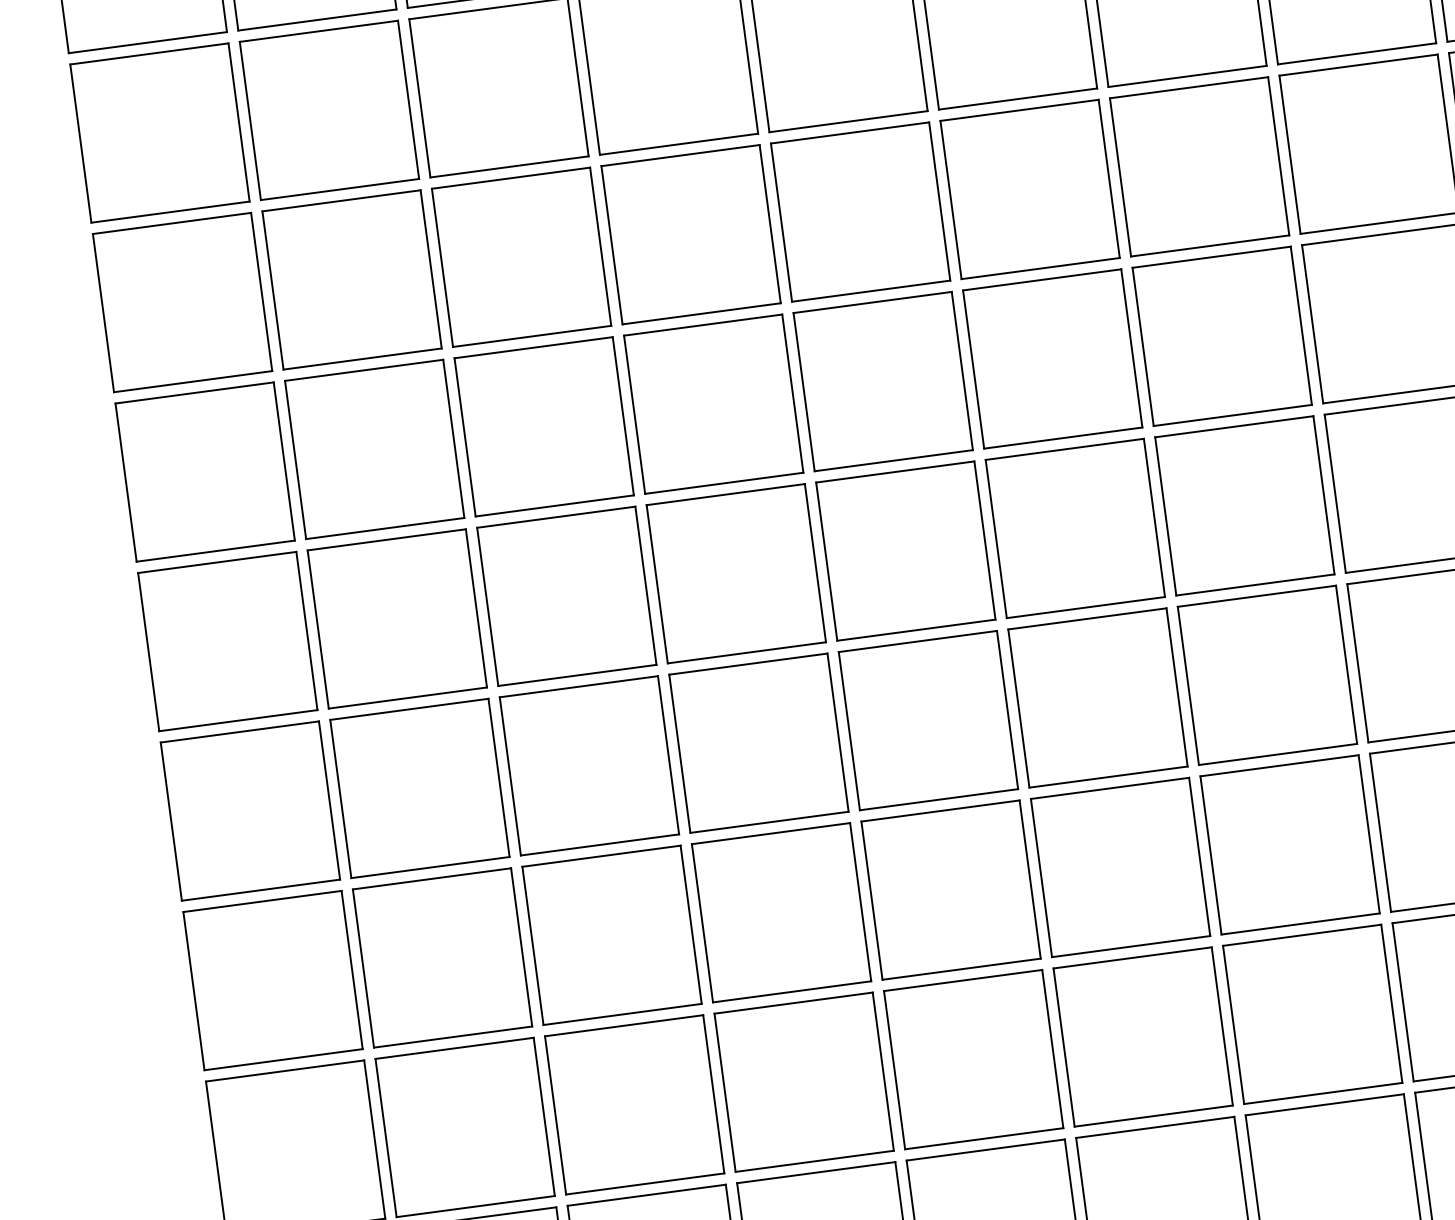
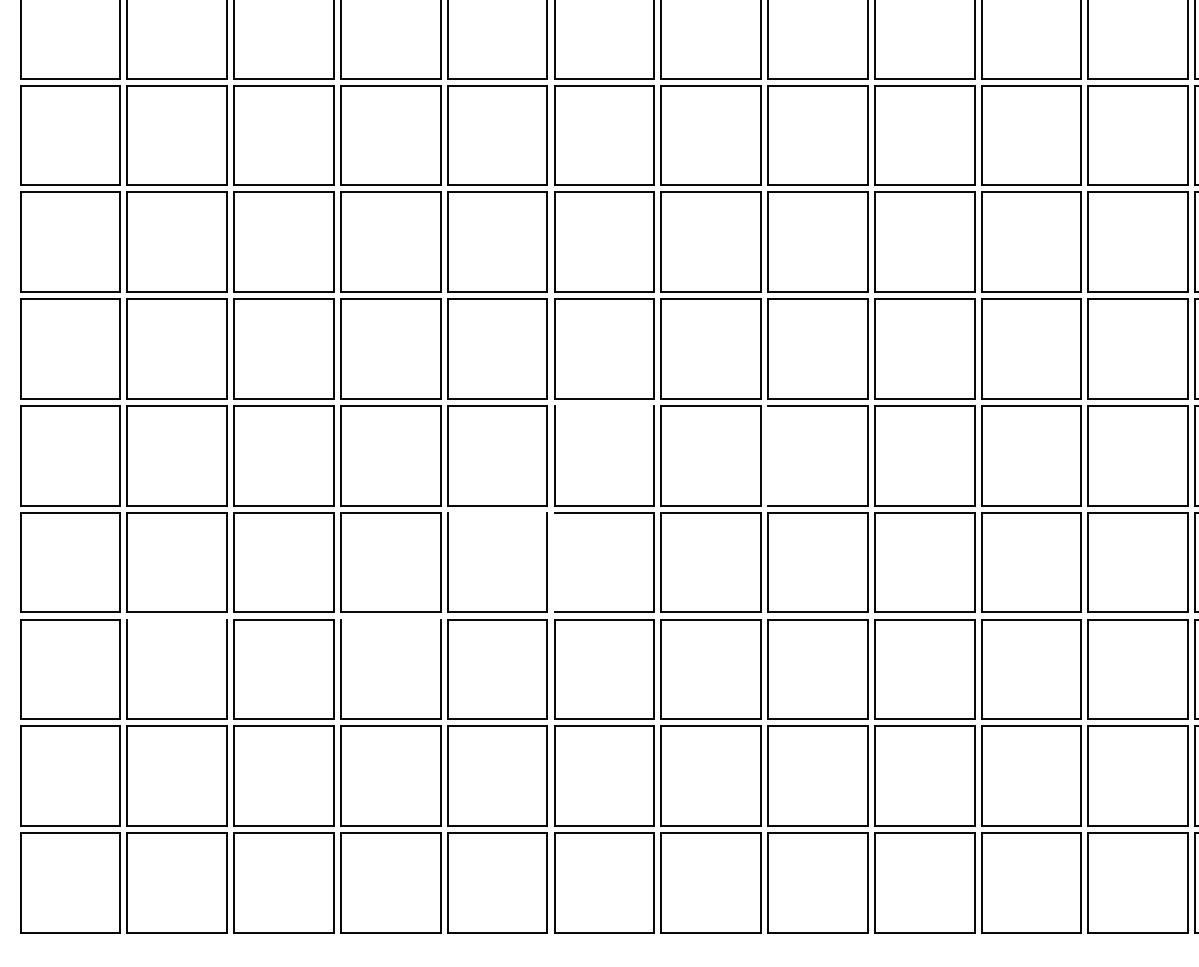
line: (1065, 450) -> (604, 406), removed
line: (1335, 493) -> (768, 455), removed
line: (917, 641) -> (497, 512), removed
line: (1018, 708) -> (554, 562), removed
line: (770, 833) -> (390, 619), removed
line: (432, 878) -> (177, 619), removed

